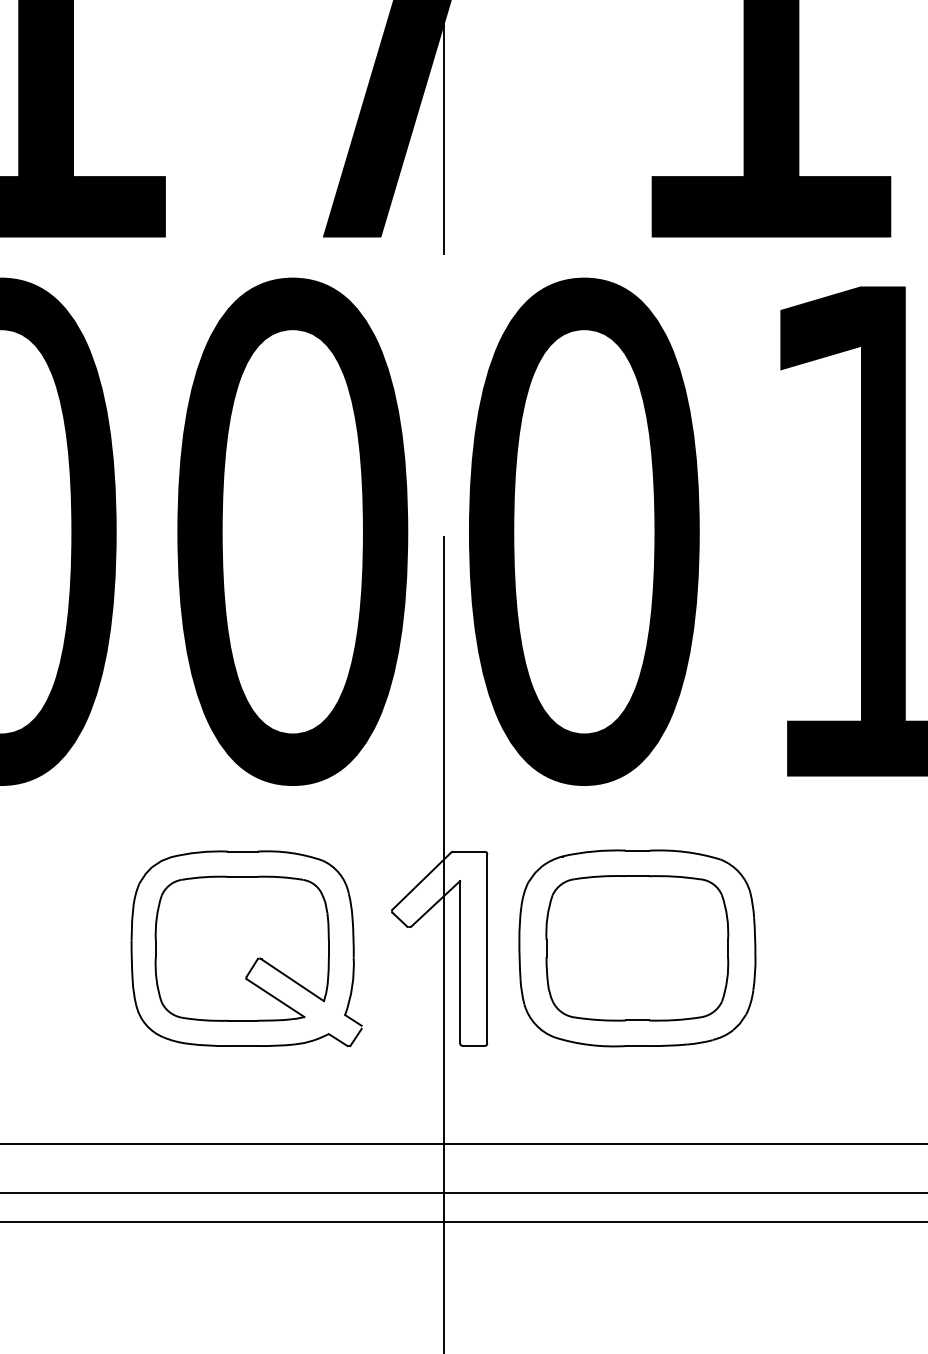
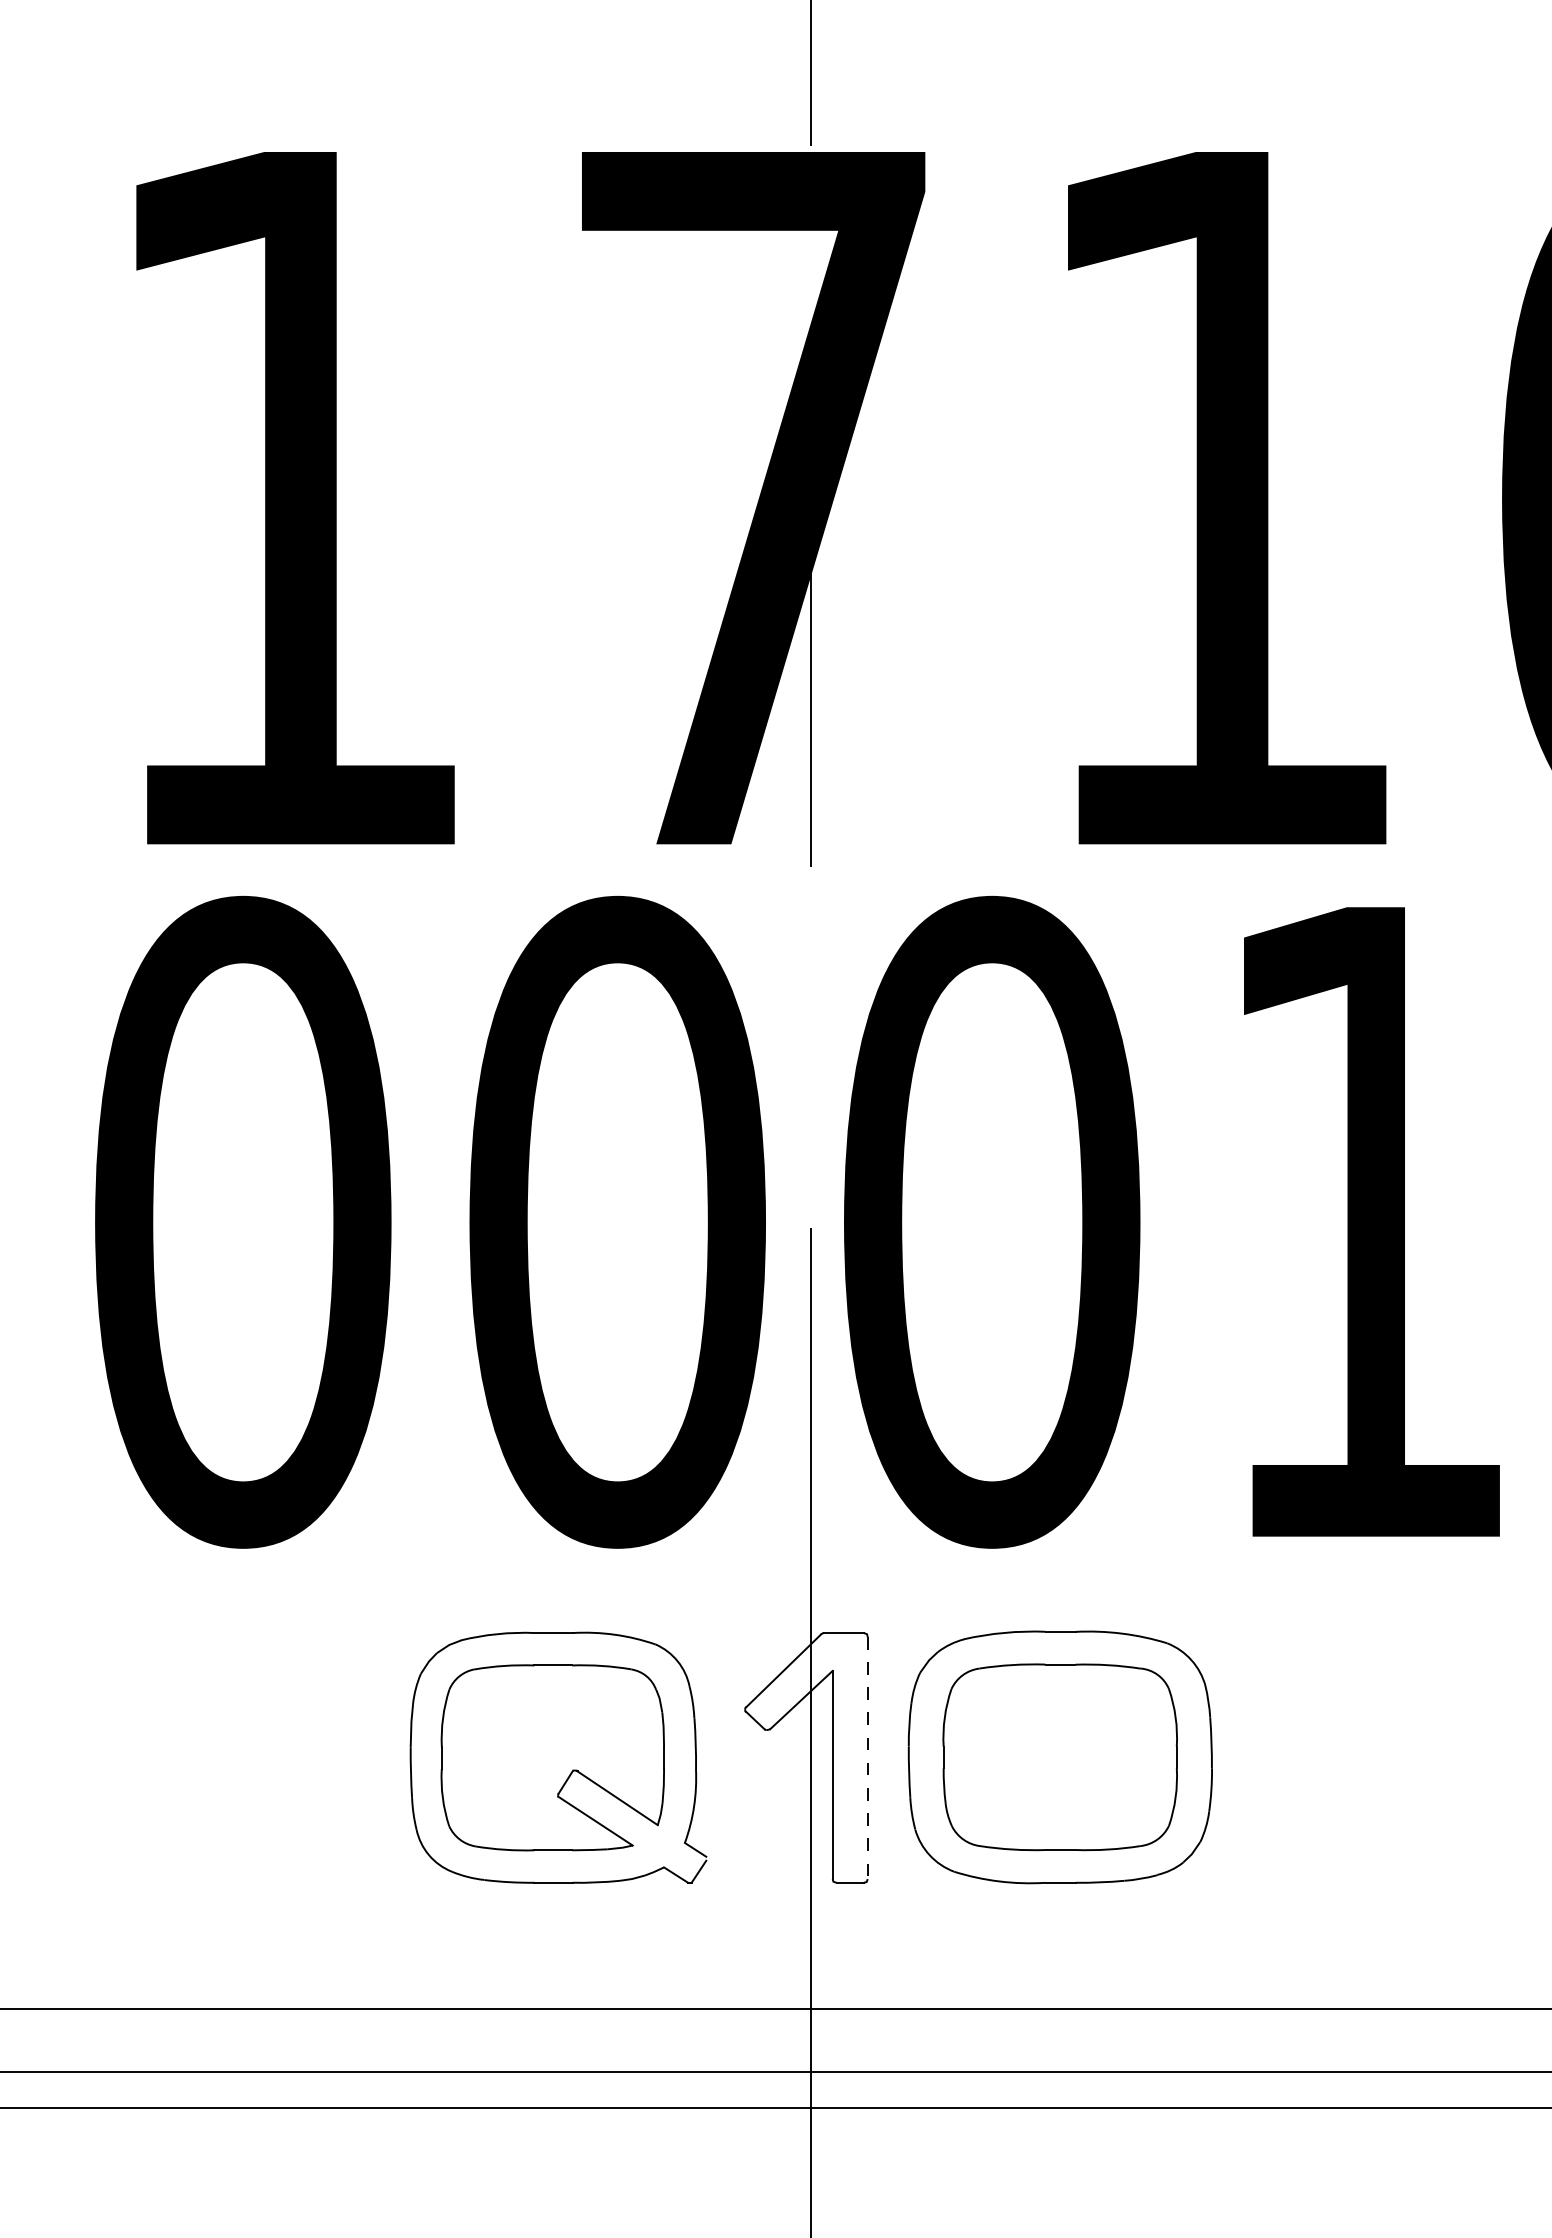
line: (487, 949) -> (867, 1758), solid -> dashed

